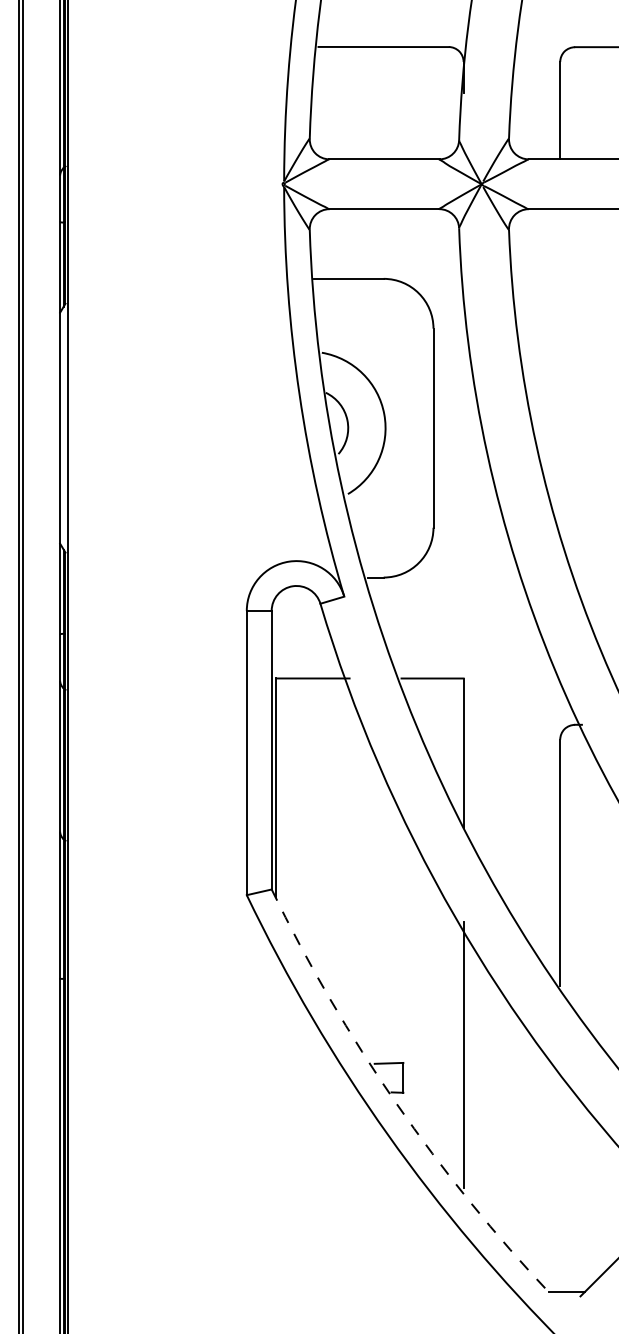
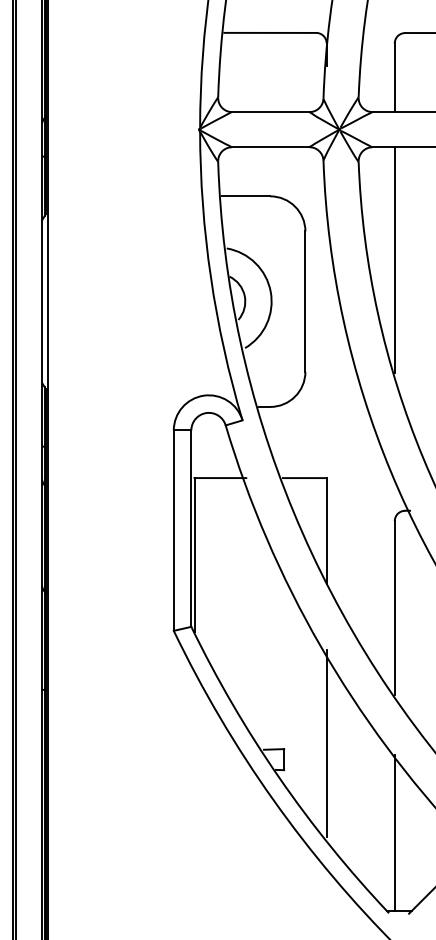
line: (560, 369) -> (394, 260), added
arc: (396, 1103) -> (279, 777), dashed -> solid
line: (560, 1181) -> (394, 832), added

